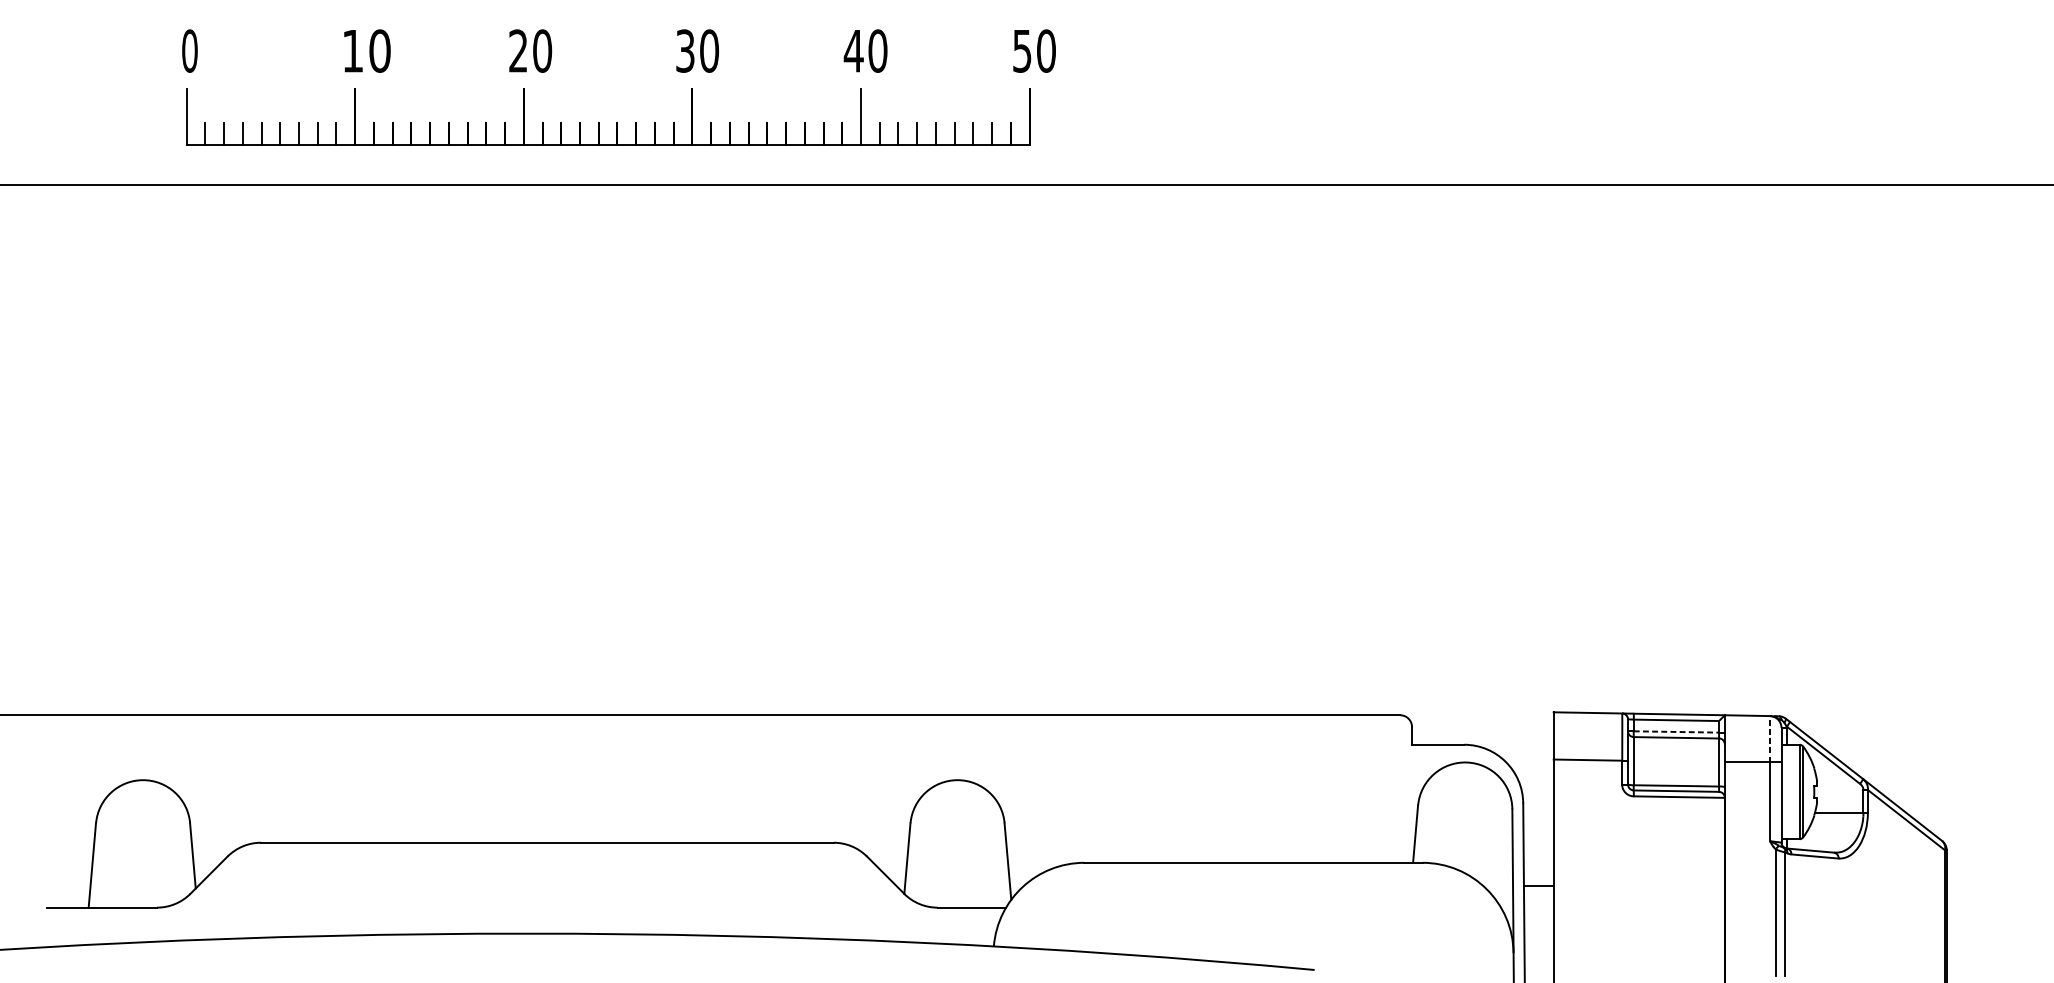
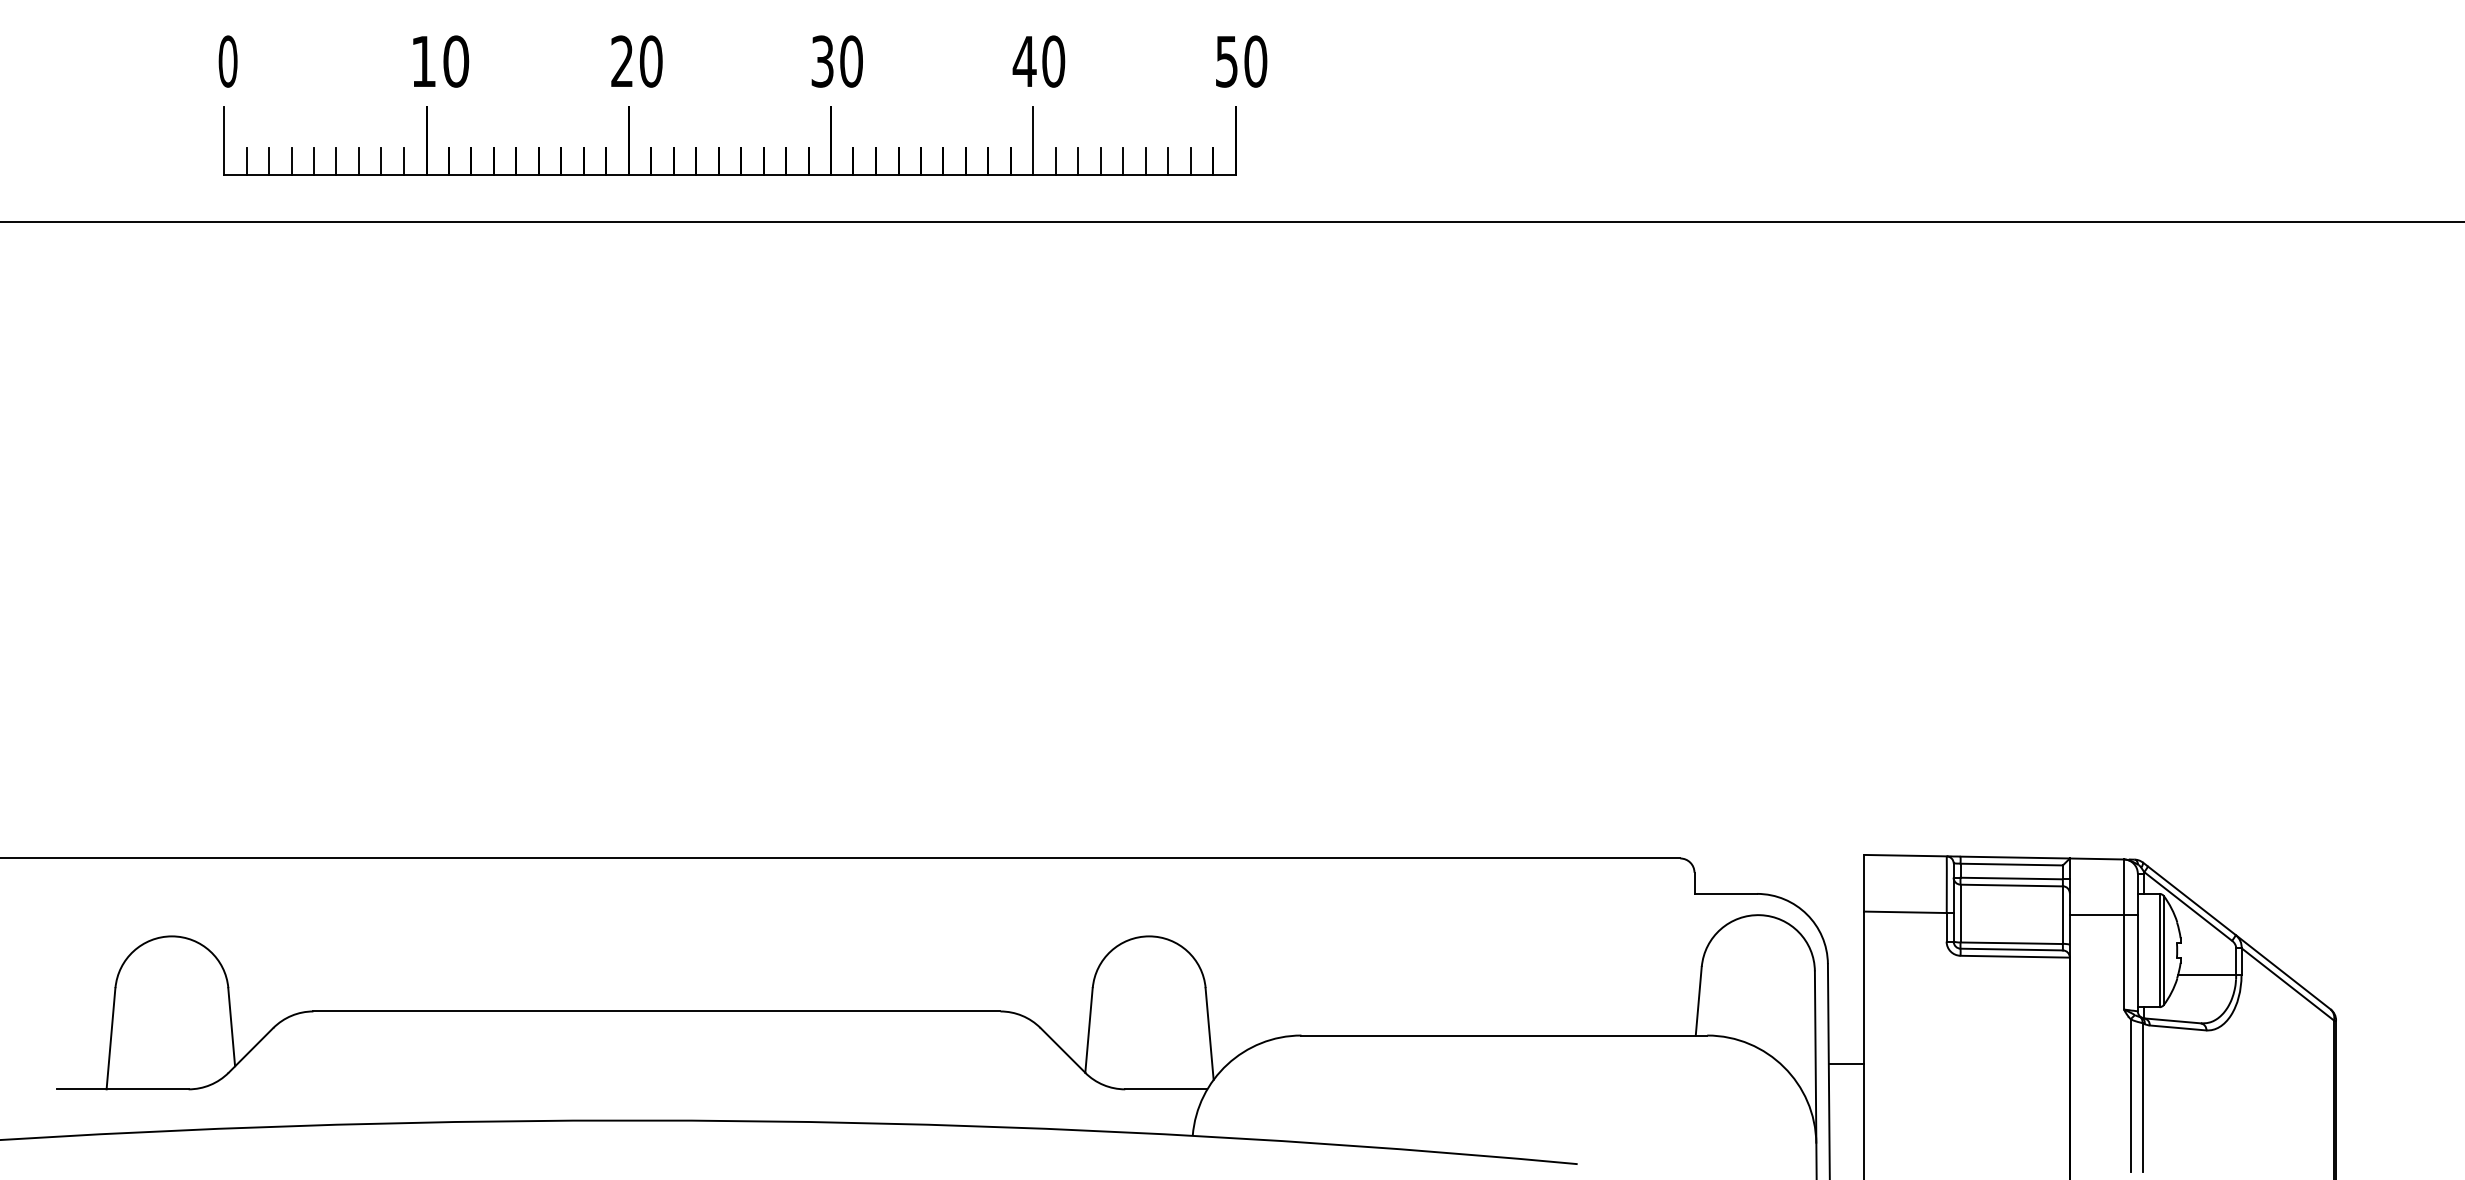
line: (1677, 731) -> (2012, 878), dashed -> solid
line: (1769, 739) -> (2123, 887), dashed -> solid

